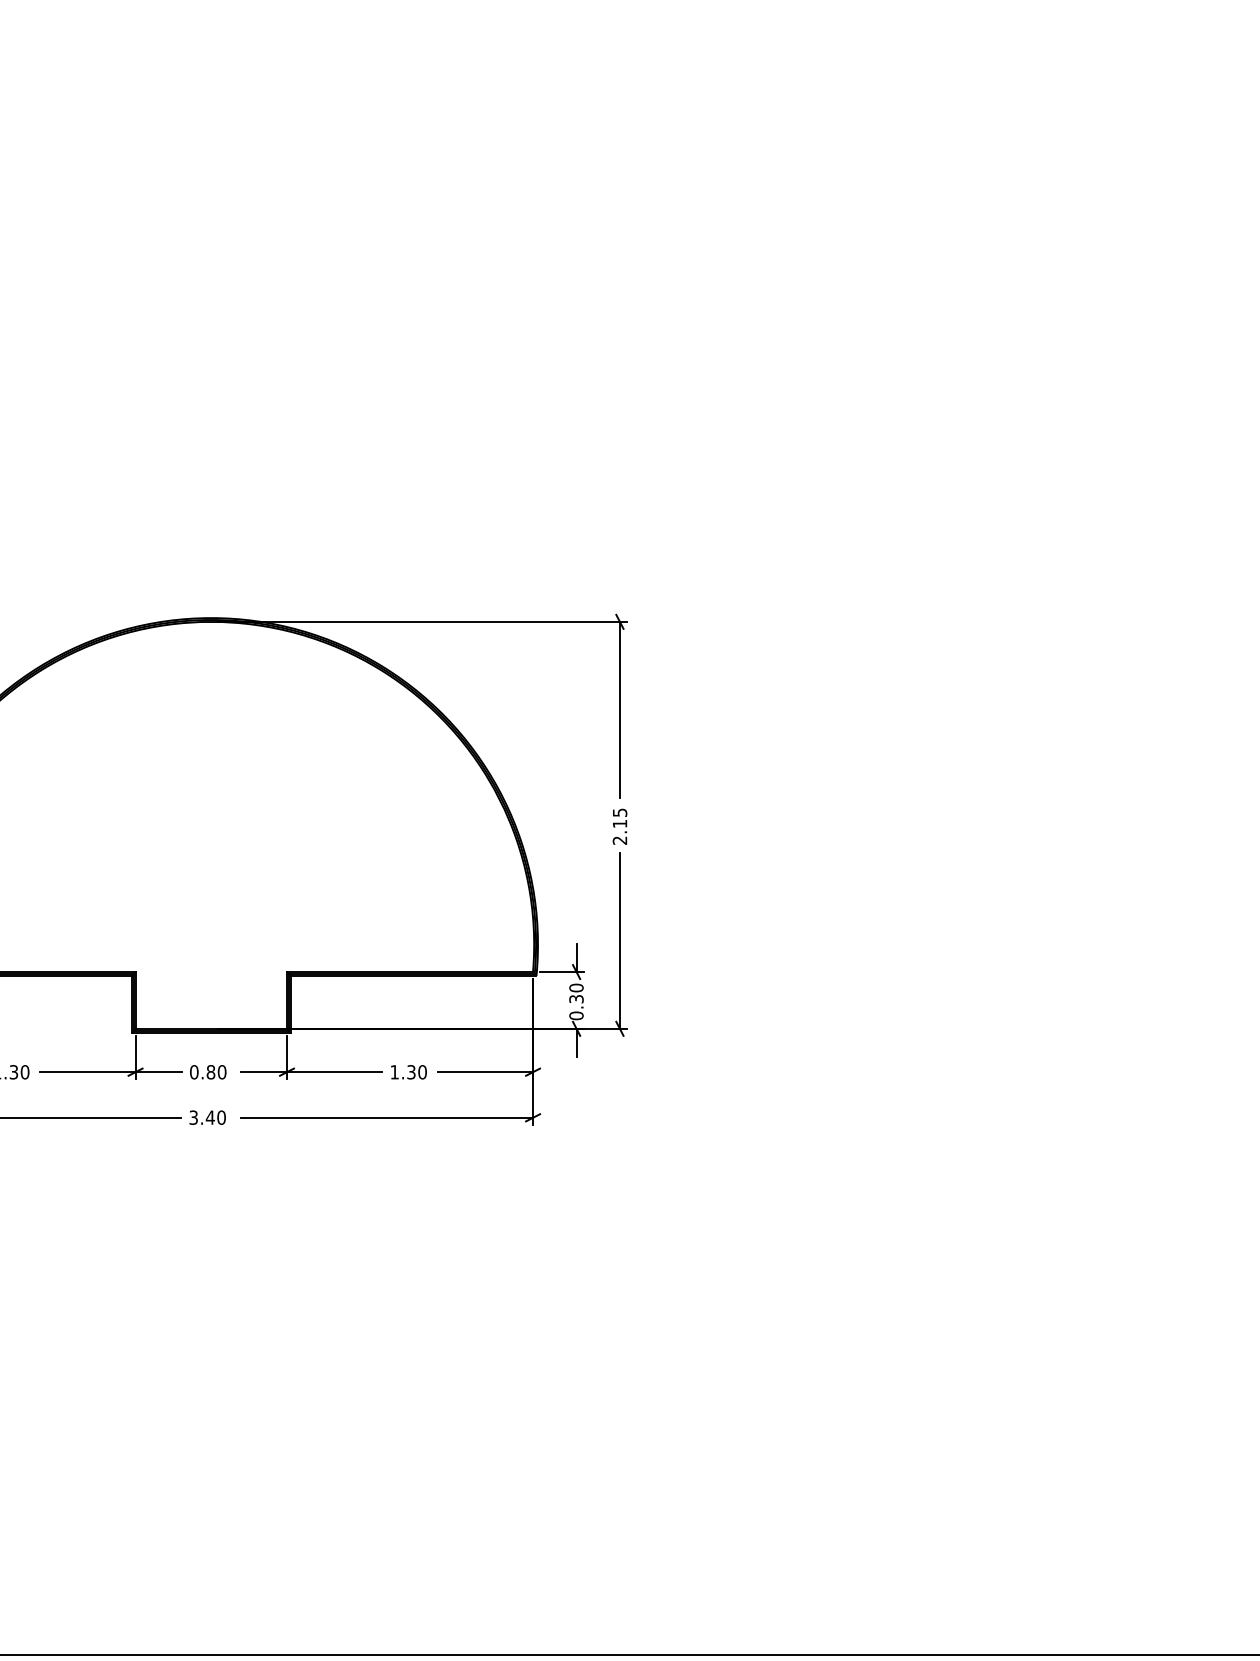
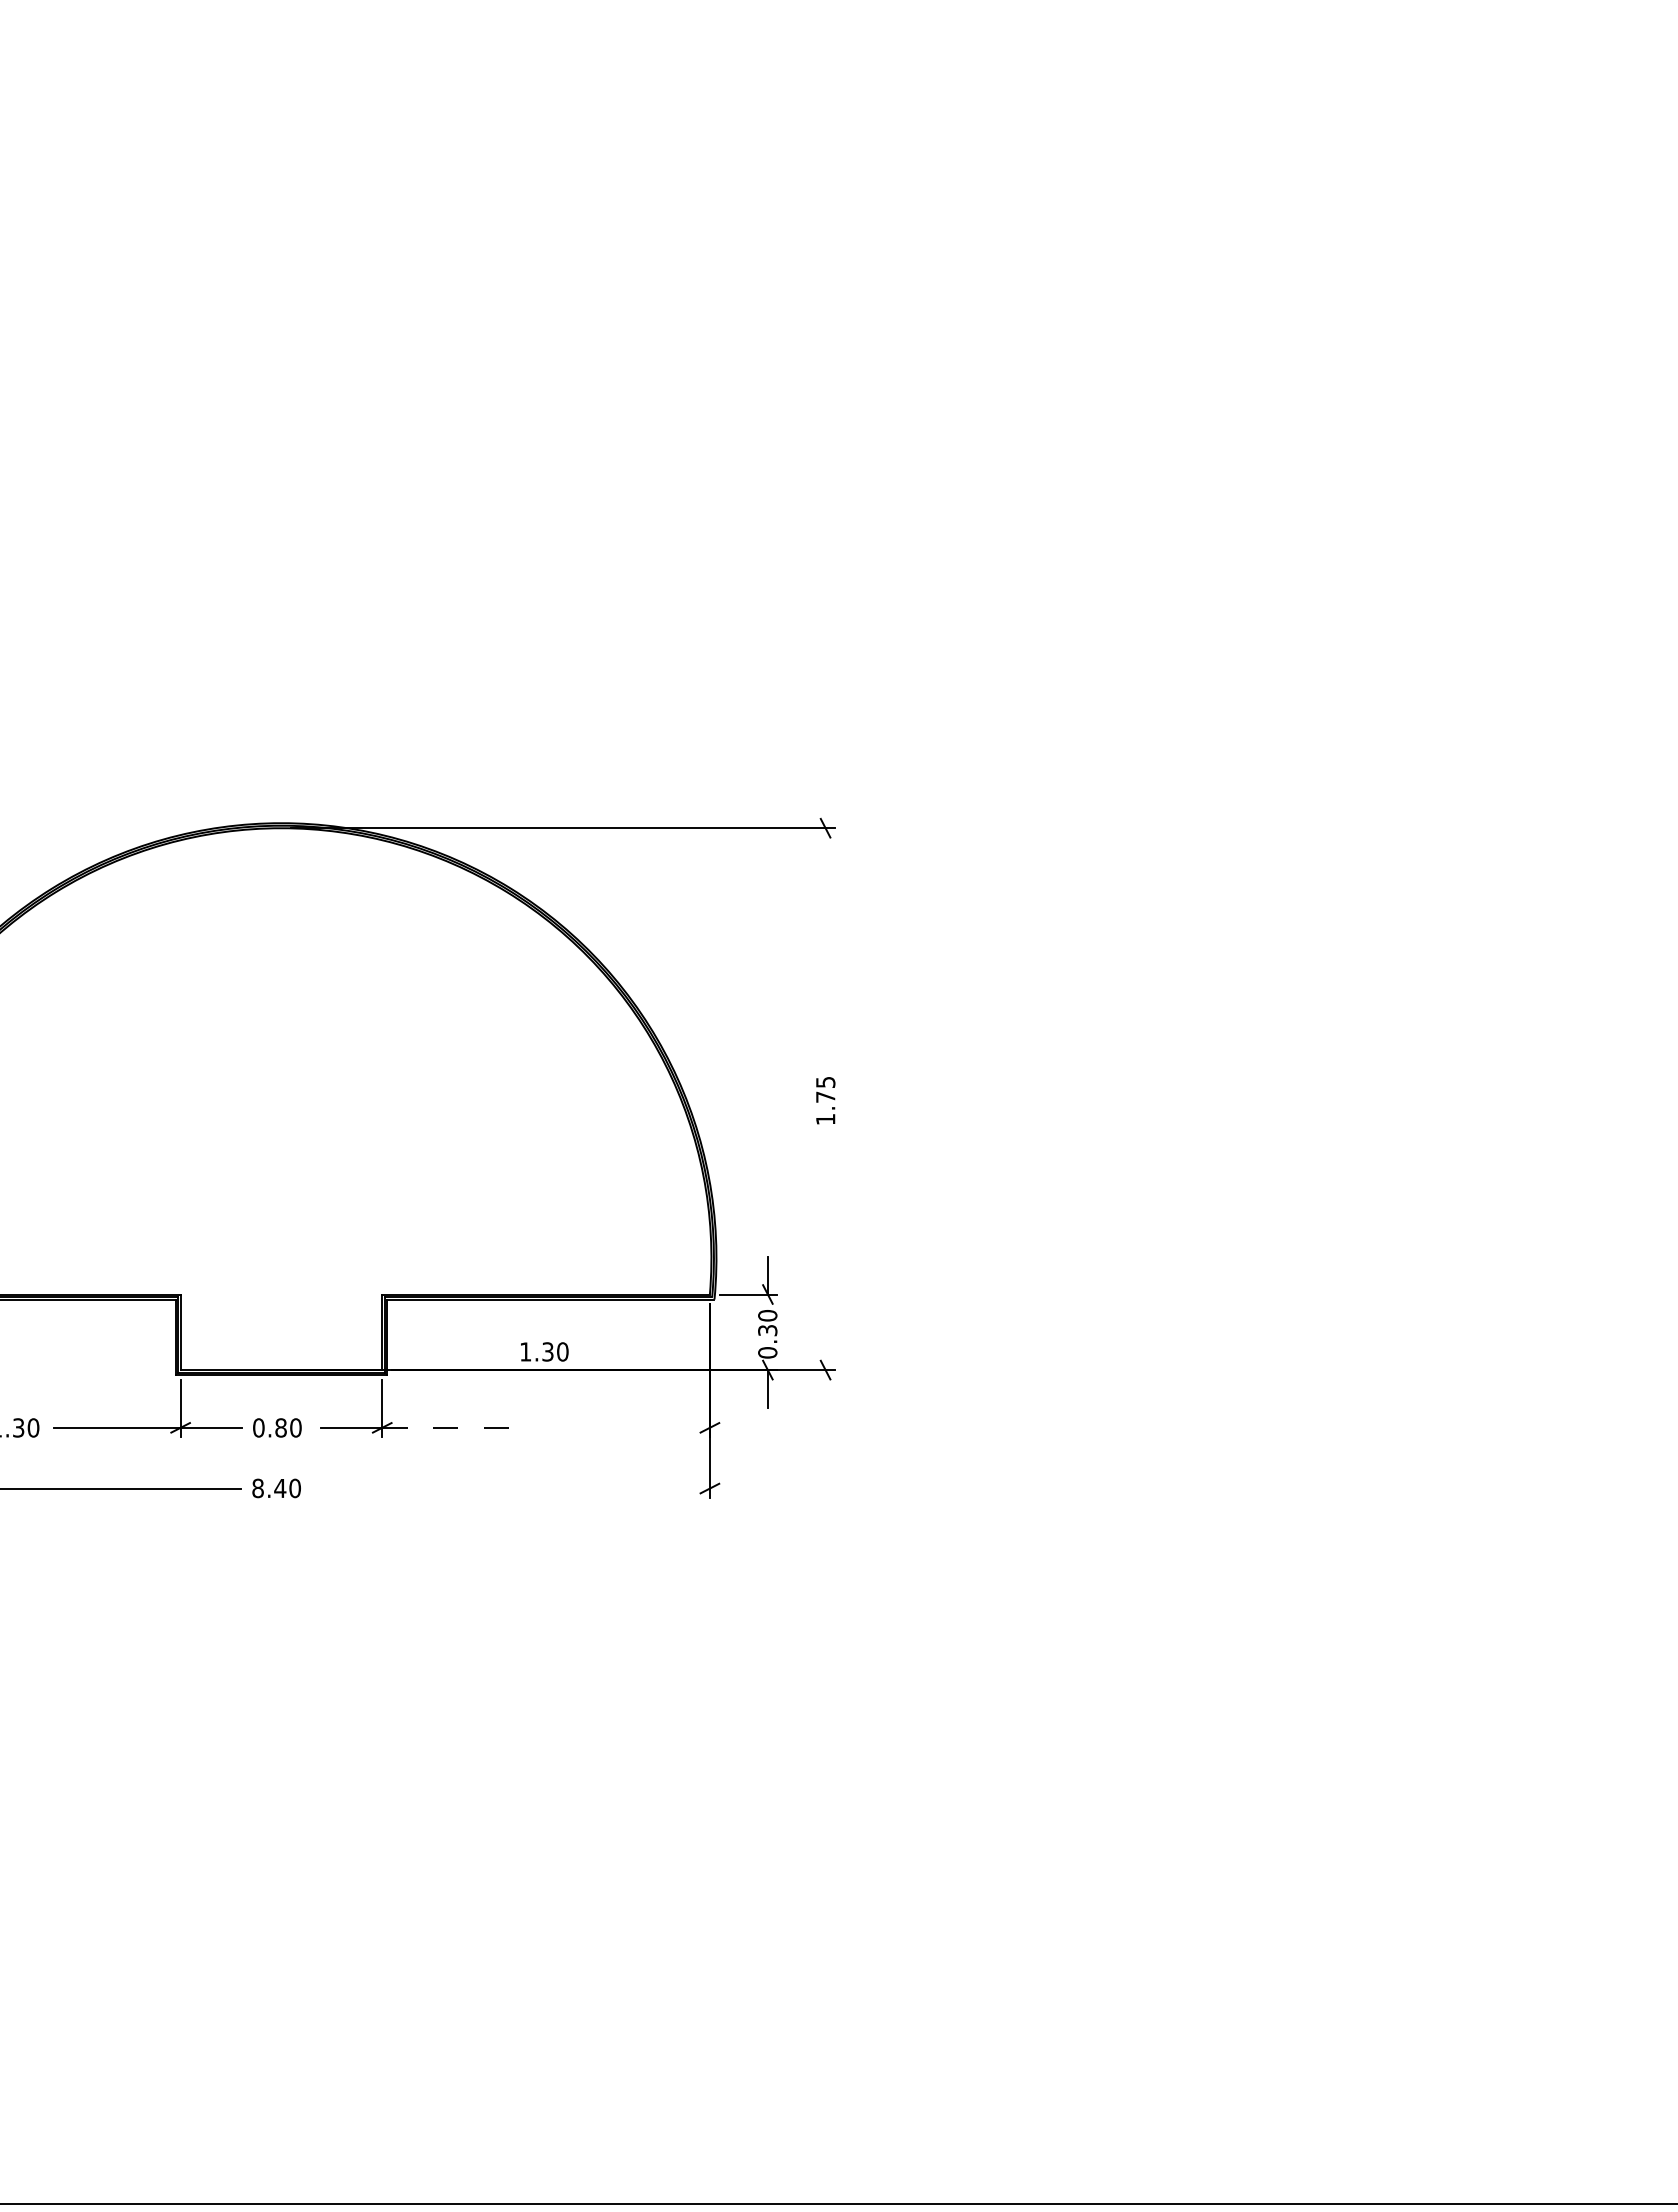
line: (619, 709) -> (825, 945), removed
text: (619, 832) -> (825, 1108), 2.15 -> 1.75
line: (619, 941) -> (825, 1253), removed
line: (334, 1071) -> (445, 1427), solid -> dashed
text: (408, 1071) -> (544, 1351), moved
line: (485, 1071) -> (646, 1427), removed
text: (193, 1117) -> (257, 1488), 3.40 -> 8.40
line: (387, 1117) -> (515, 1488), removed

